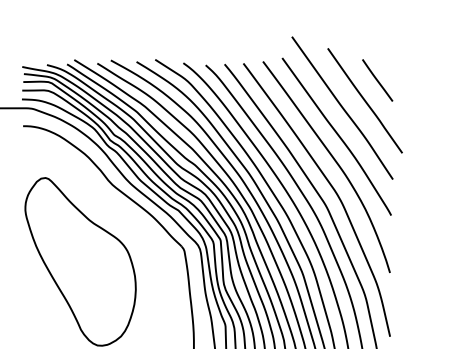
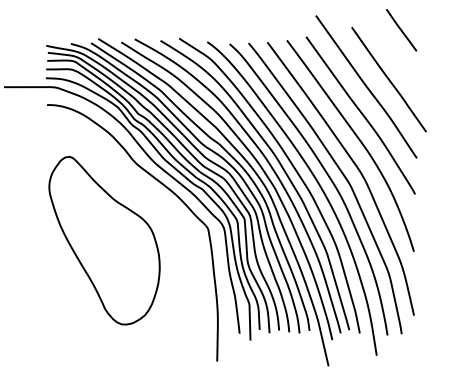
line: (377, 80) -> (401, 30), moved

